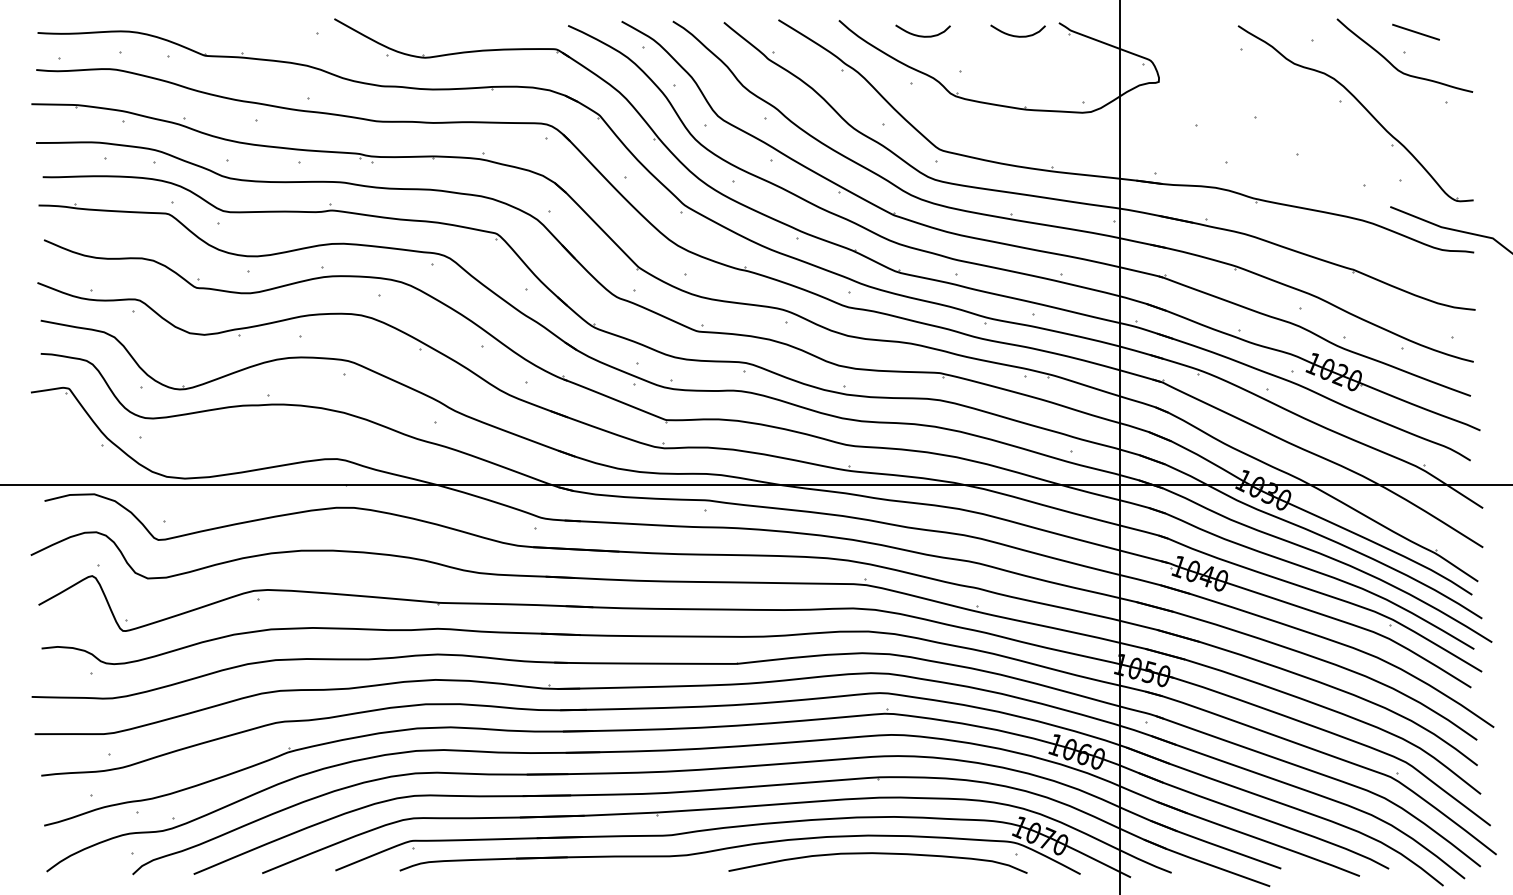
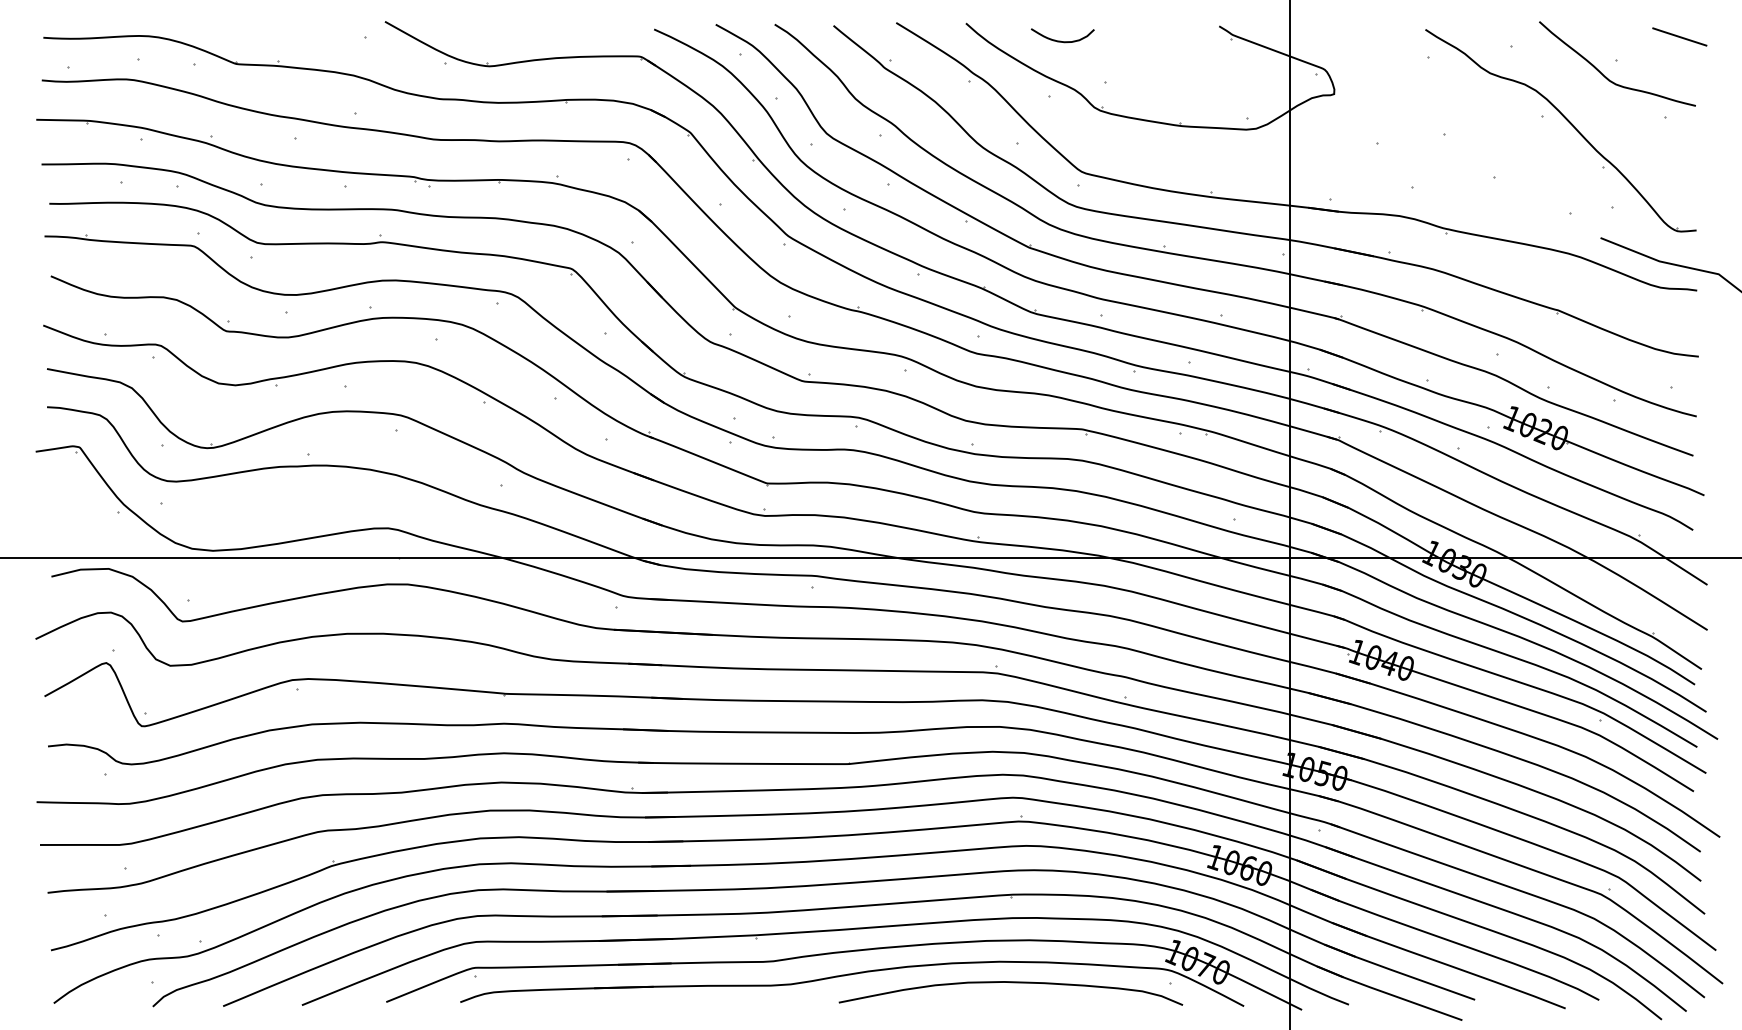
line: (1415, 31) -> (1679, 36), moved
curve: (1017, 35) -> (1171, 40), removed

